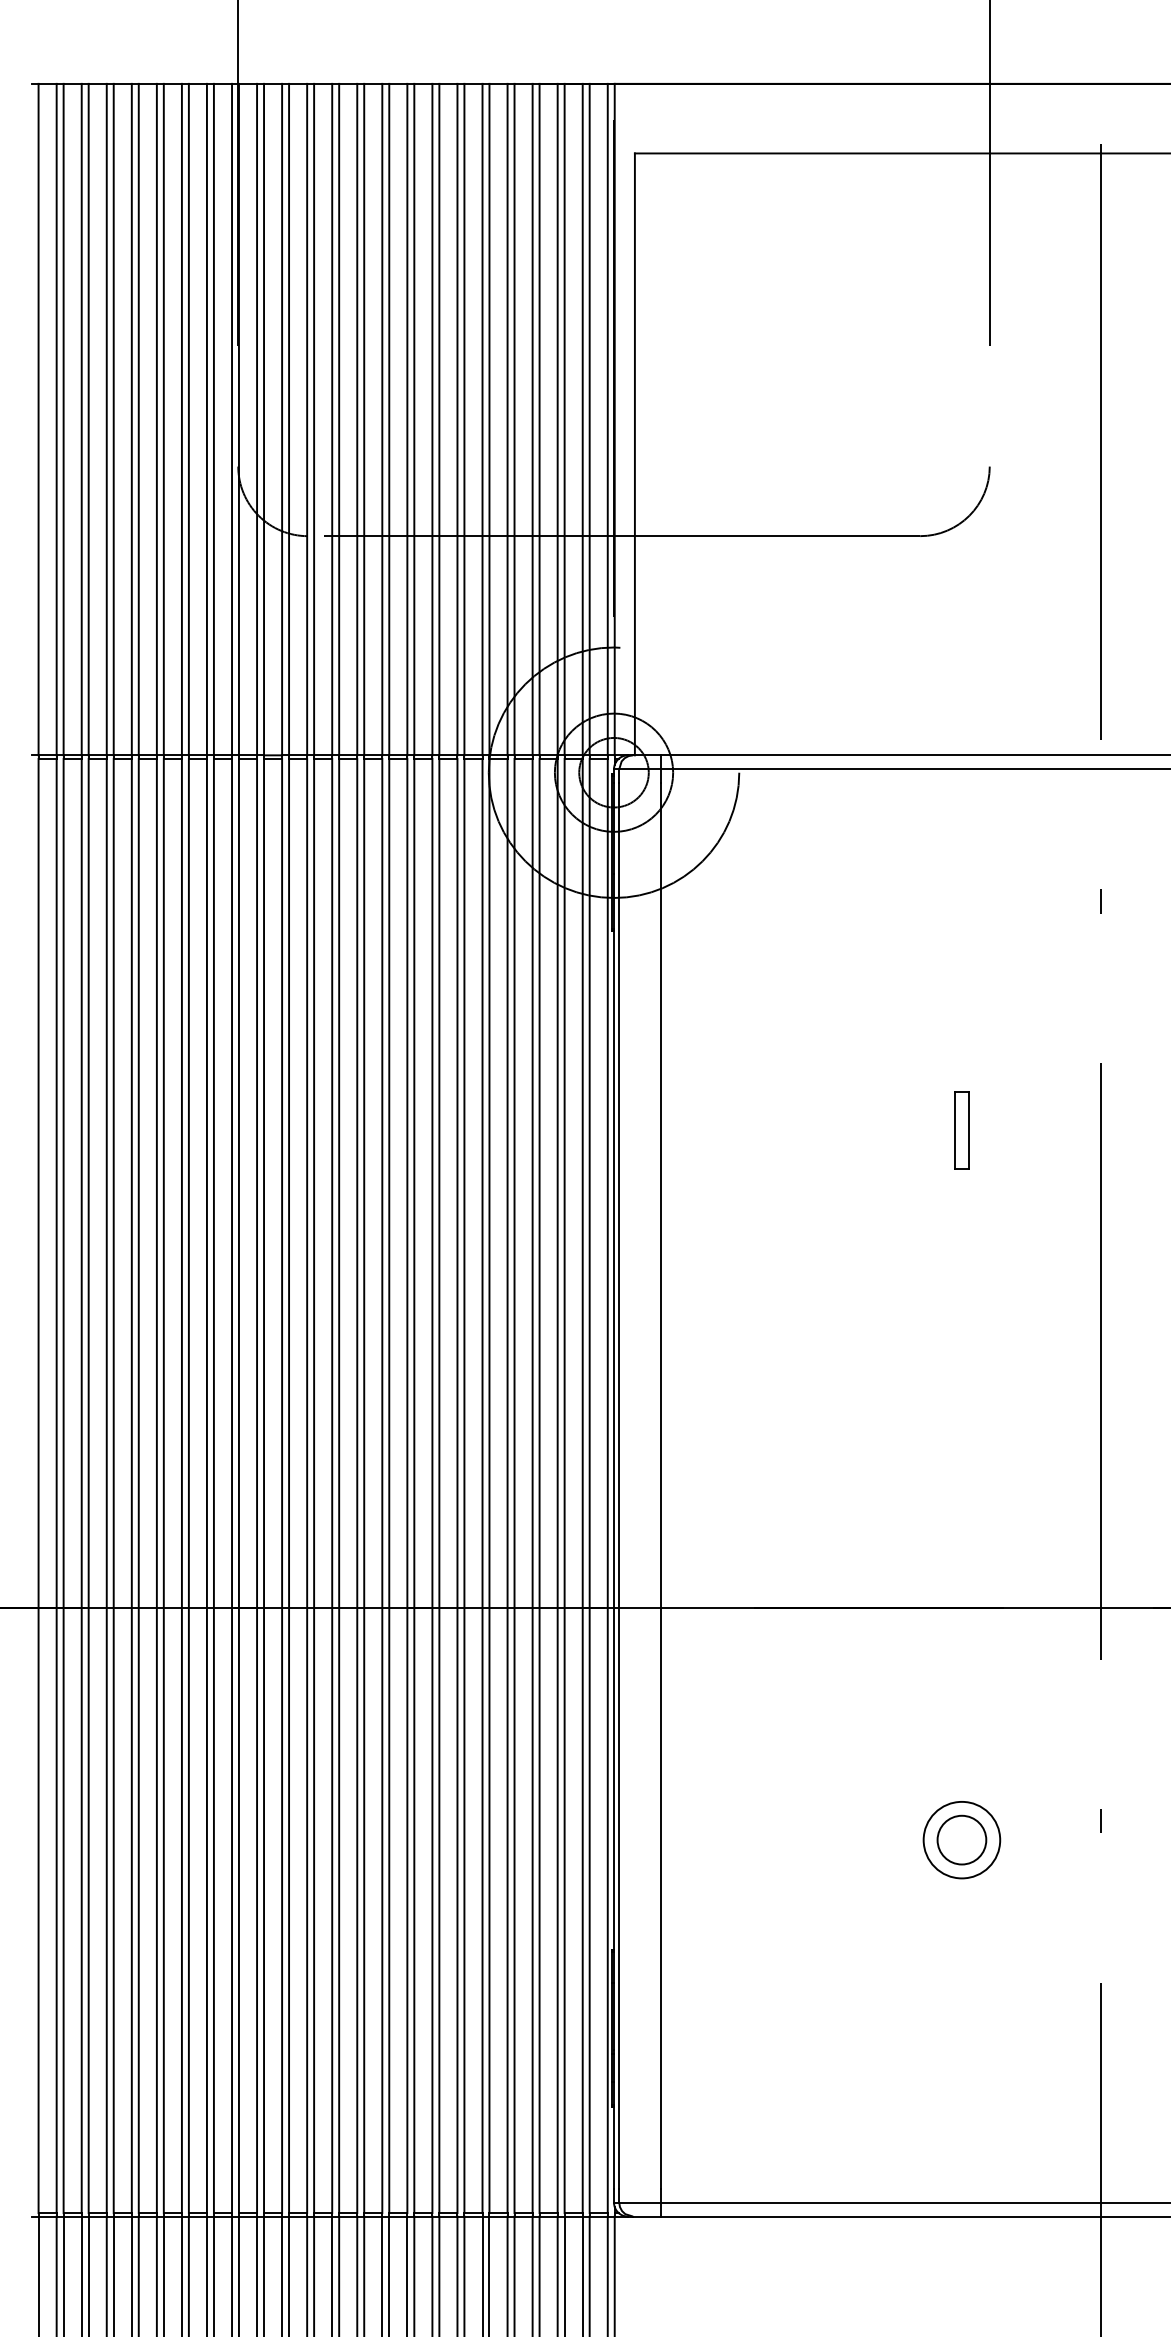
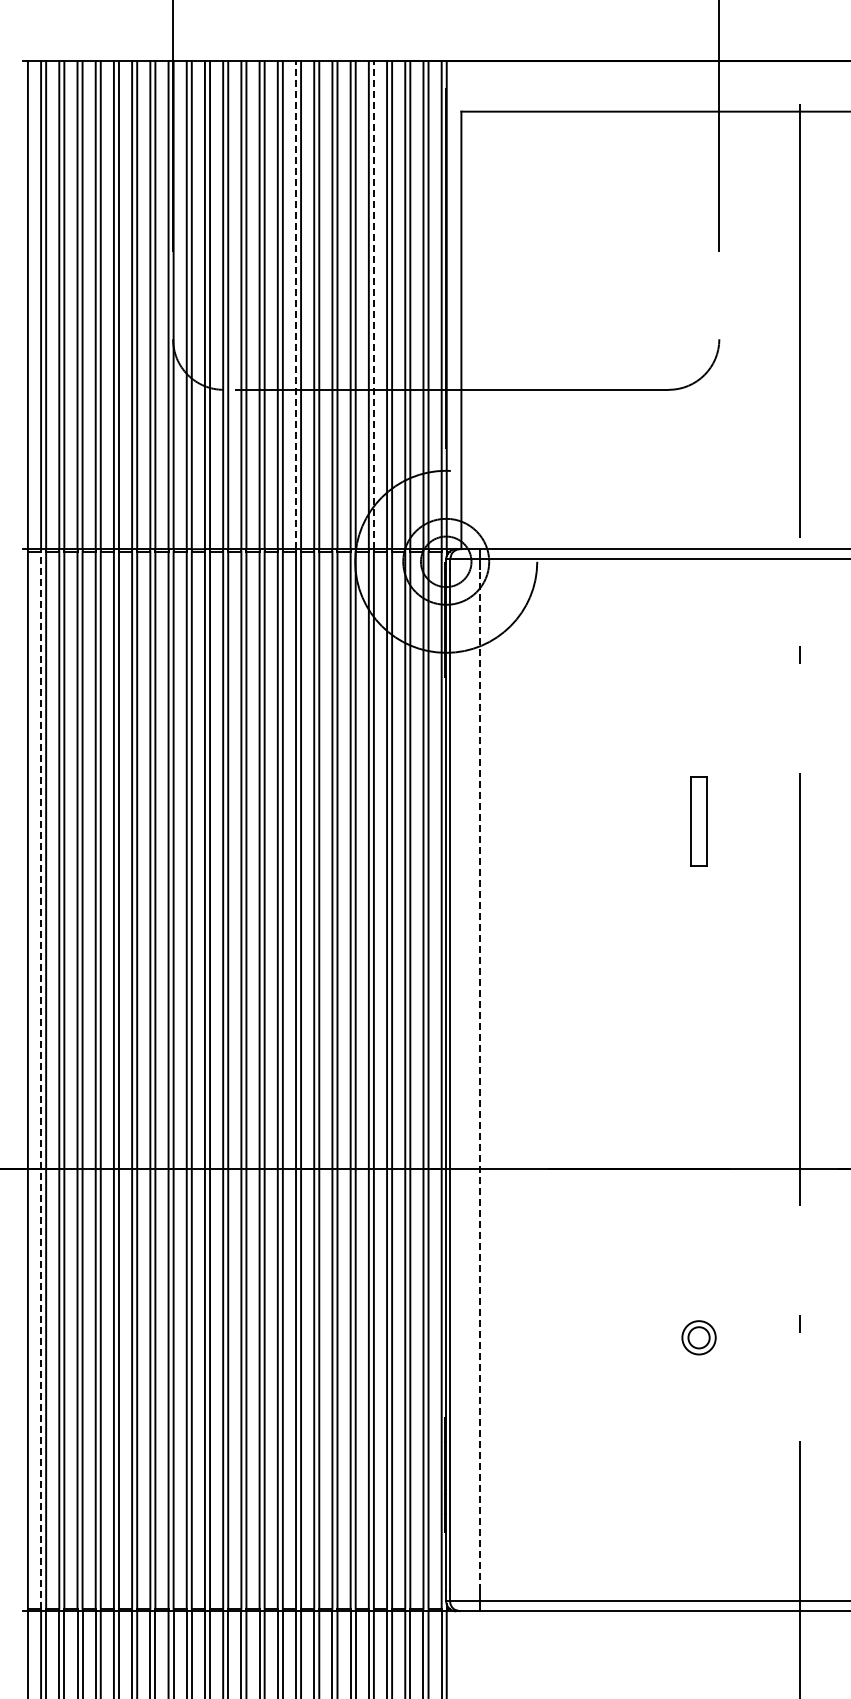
line: (408, 418) -> (296, 304), solid -> dashed
line: (513, 418) -> (373, 304), solid -> dashed
part: (961, 1129) -> (698, 821), size x1.6
line: (57, 1486) -> (41, 1080), solid -> dashed
line: (661, 1486) -> (480, 1080), solid -> dashed
part: (961, 1839) -> (698, 1337), size x0.6

